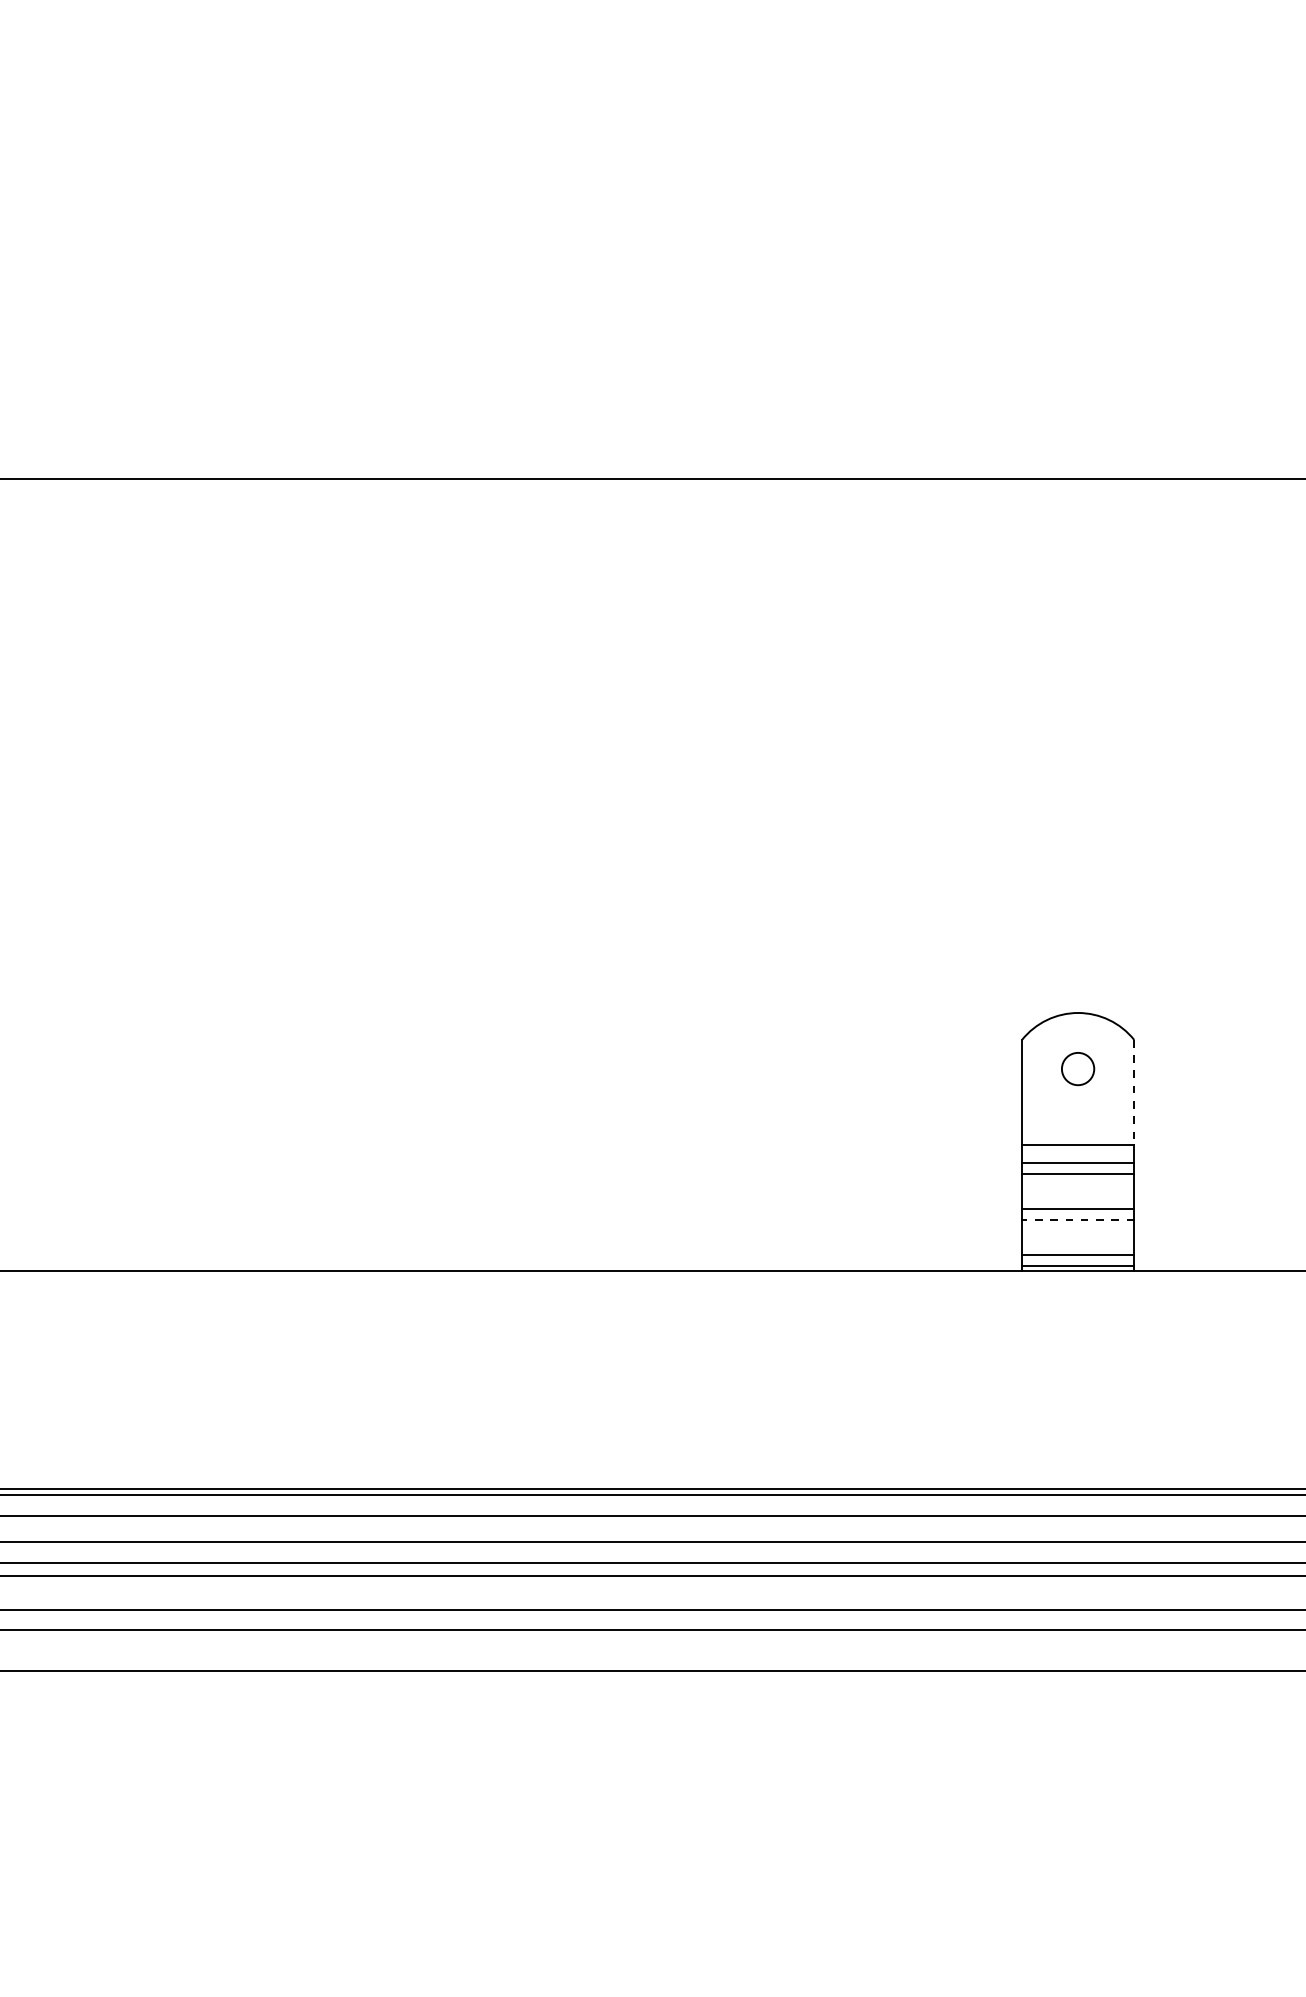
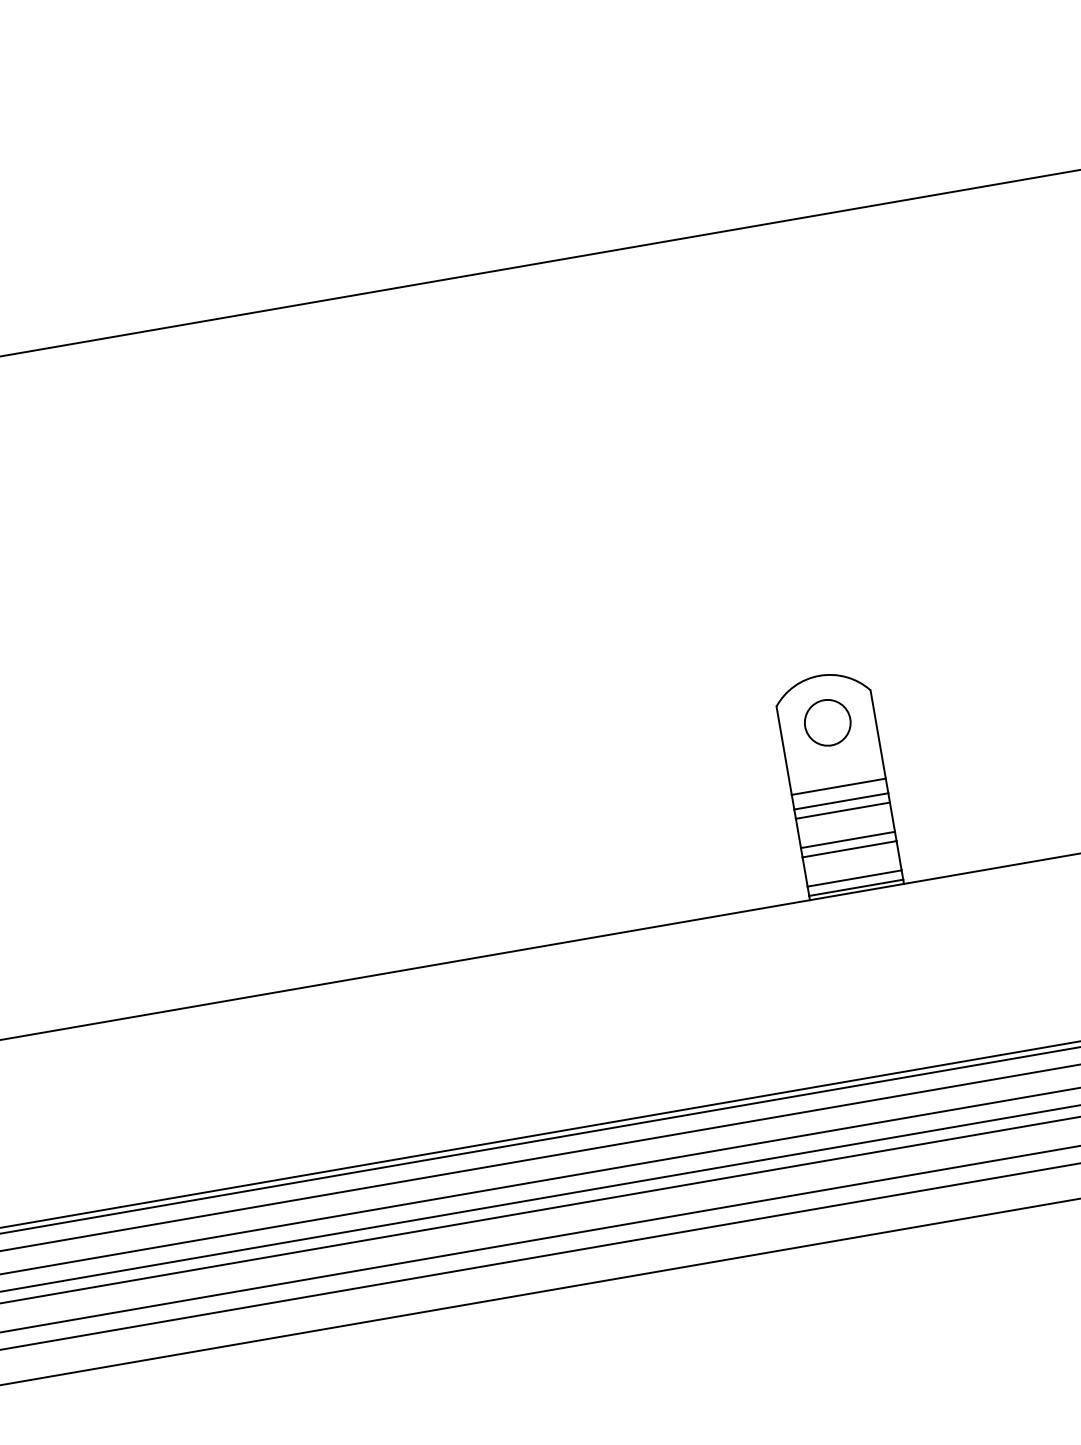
circle: (1077, 1068) -> (827, 722), size x1.67
line: (1134, 1092) -> (878, 734), dashed -> solid
line: (1077, 1219) -> (848, 848), dashed -> solid

